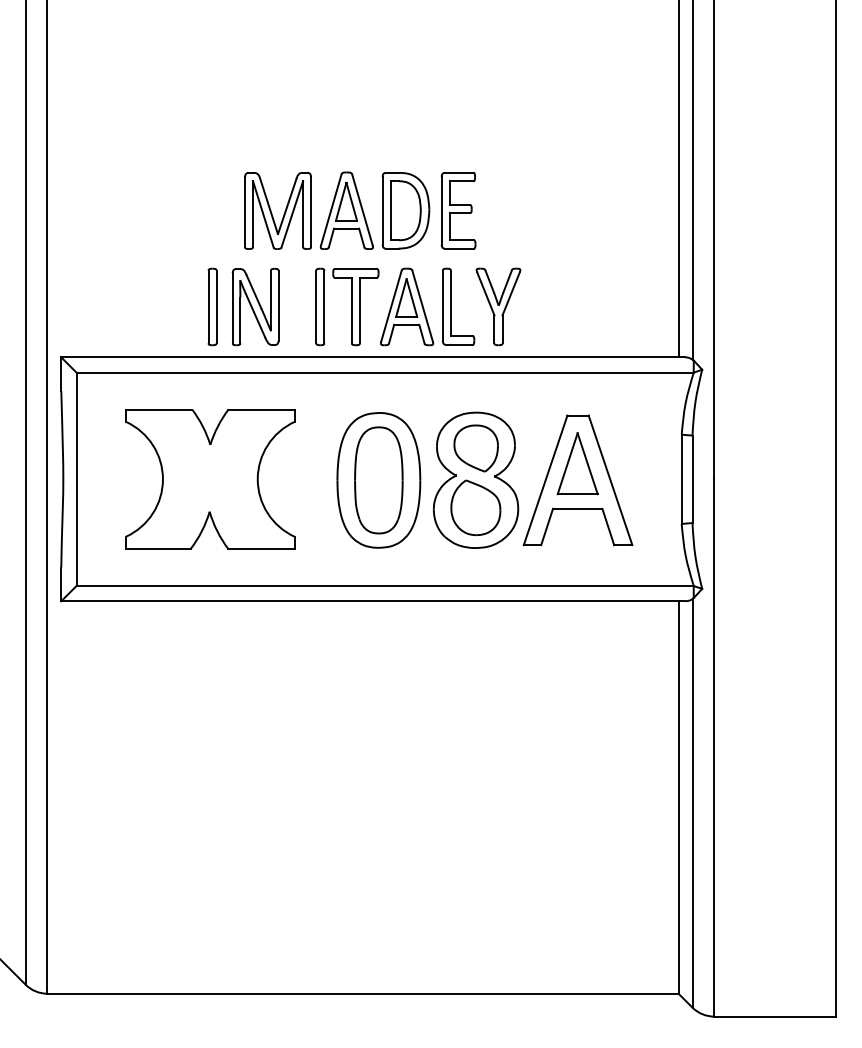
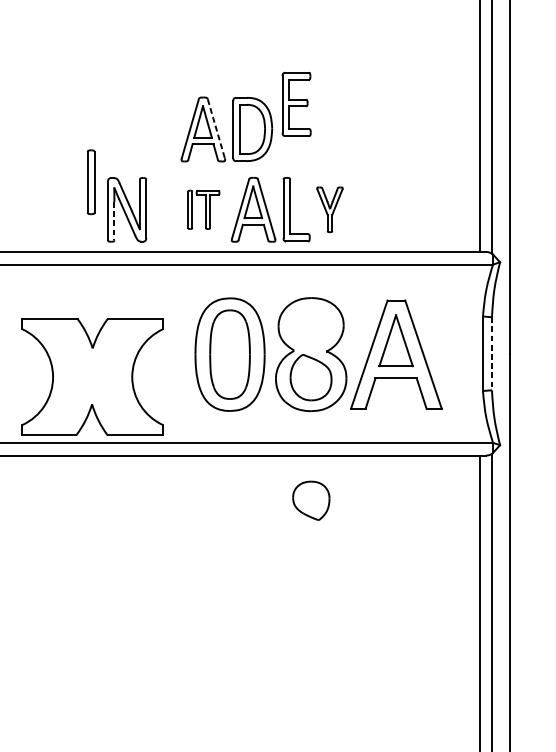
line: (362, 209) -> (216, 128), solid -> dashed
part: (277, 210) -> (145, 129), removed
part: (458, 210) -> (296, 104), moved
part: (212, 306) -> (91, 181), moved
part: (347, 306) -> (203, 209), size x0.6
part: (498, 306) -> (329, 209), size x0.7
line: (240, 320) -> (114, 221), solid -> dashed
part: (475, 448) -> (310, 500), moved
part: (210, 479) -> (92, 377), moved
line: (692, 479) -> (491, 353), solid -> dashed

